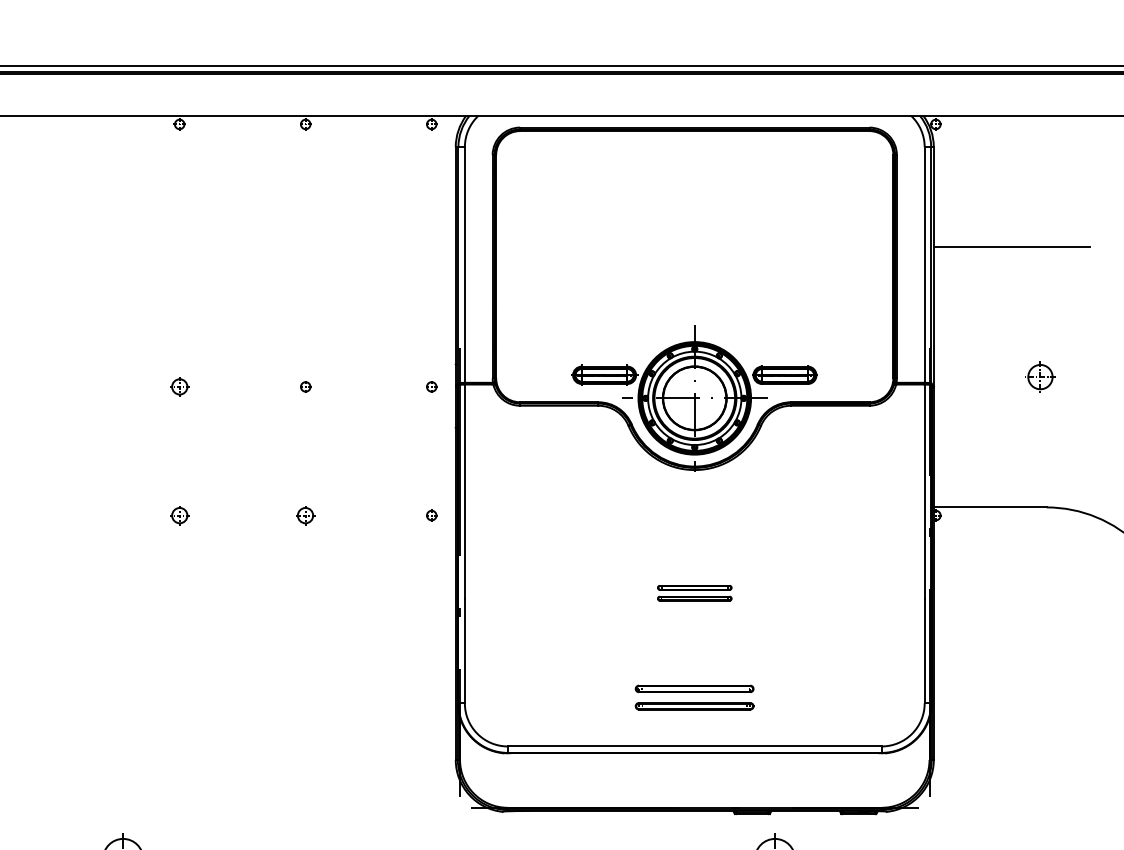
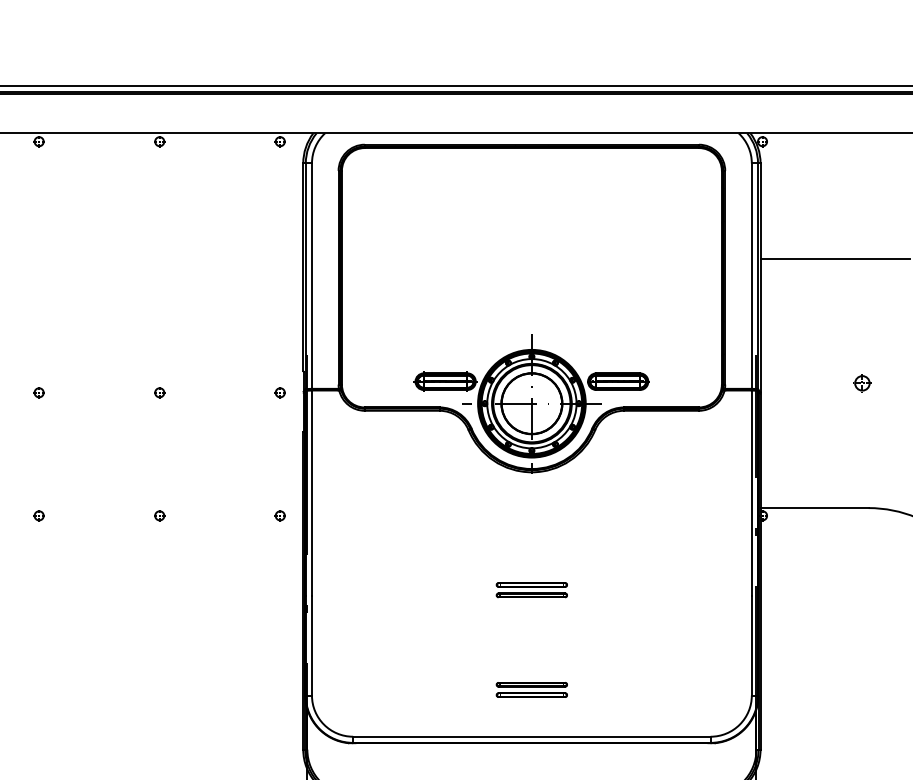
part: (1039, 376) -> (861, 382), size x0.62
part: (179, 386) -> (38, 392), size x0.62
part: (179, 515) -> (38, 515), size x0.62
part: (305, 515) -> (159, 515), size x0.62
part: (694, 697) -> (531, 689), size x0.62

